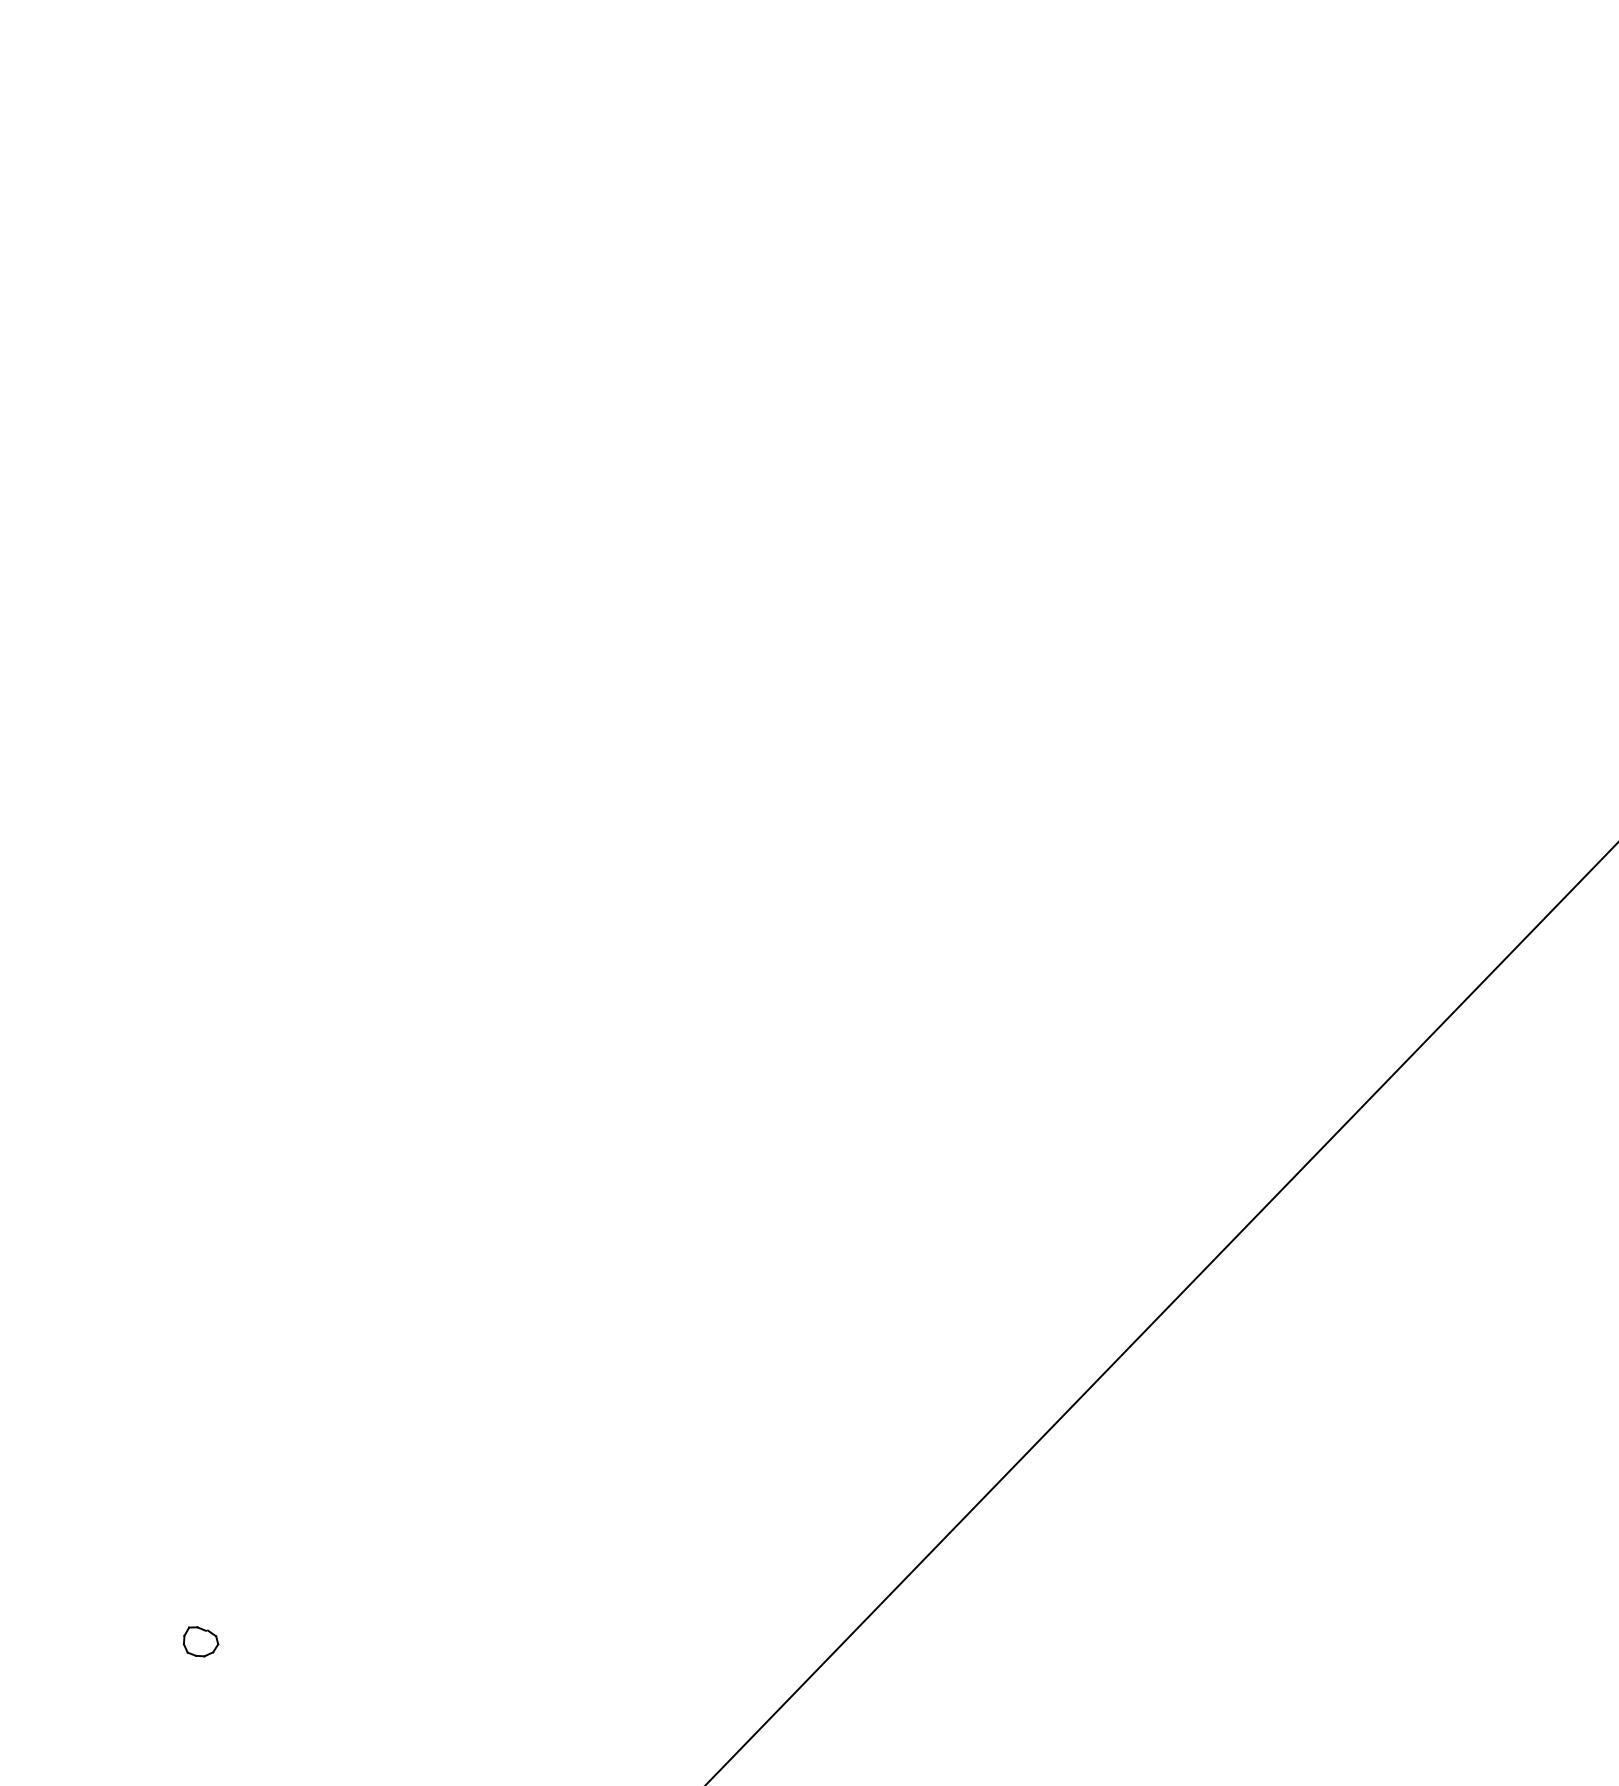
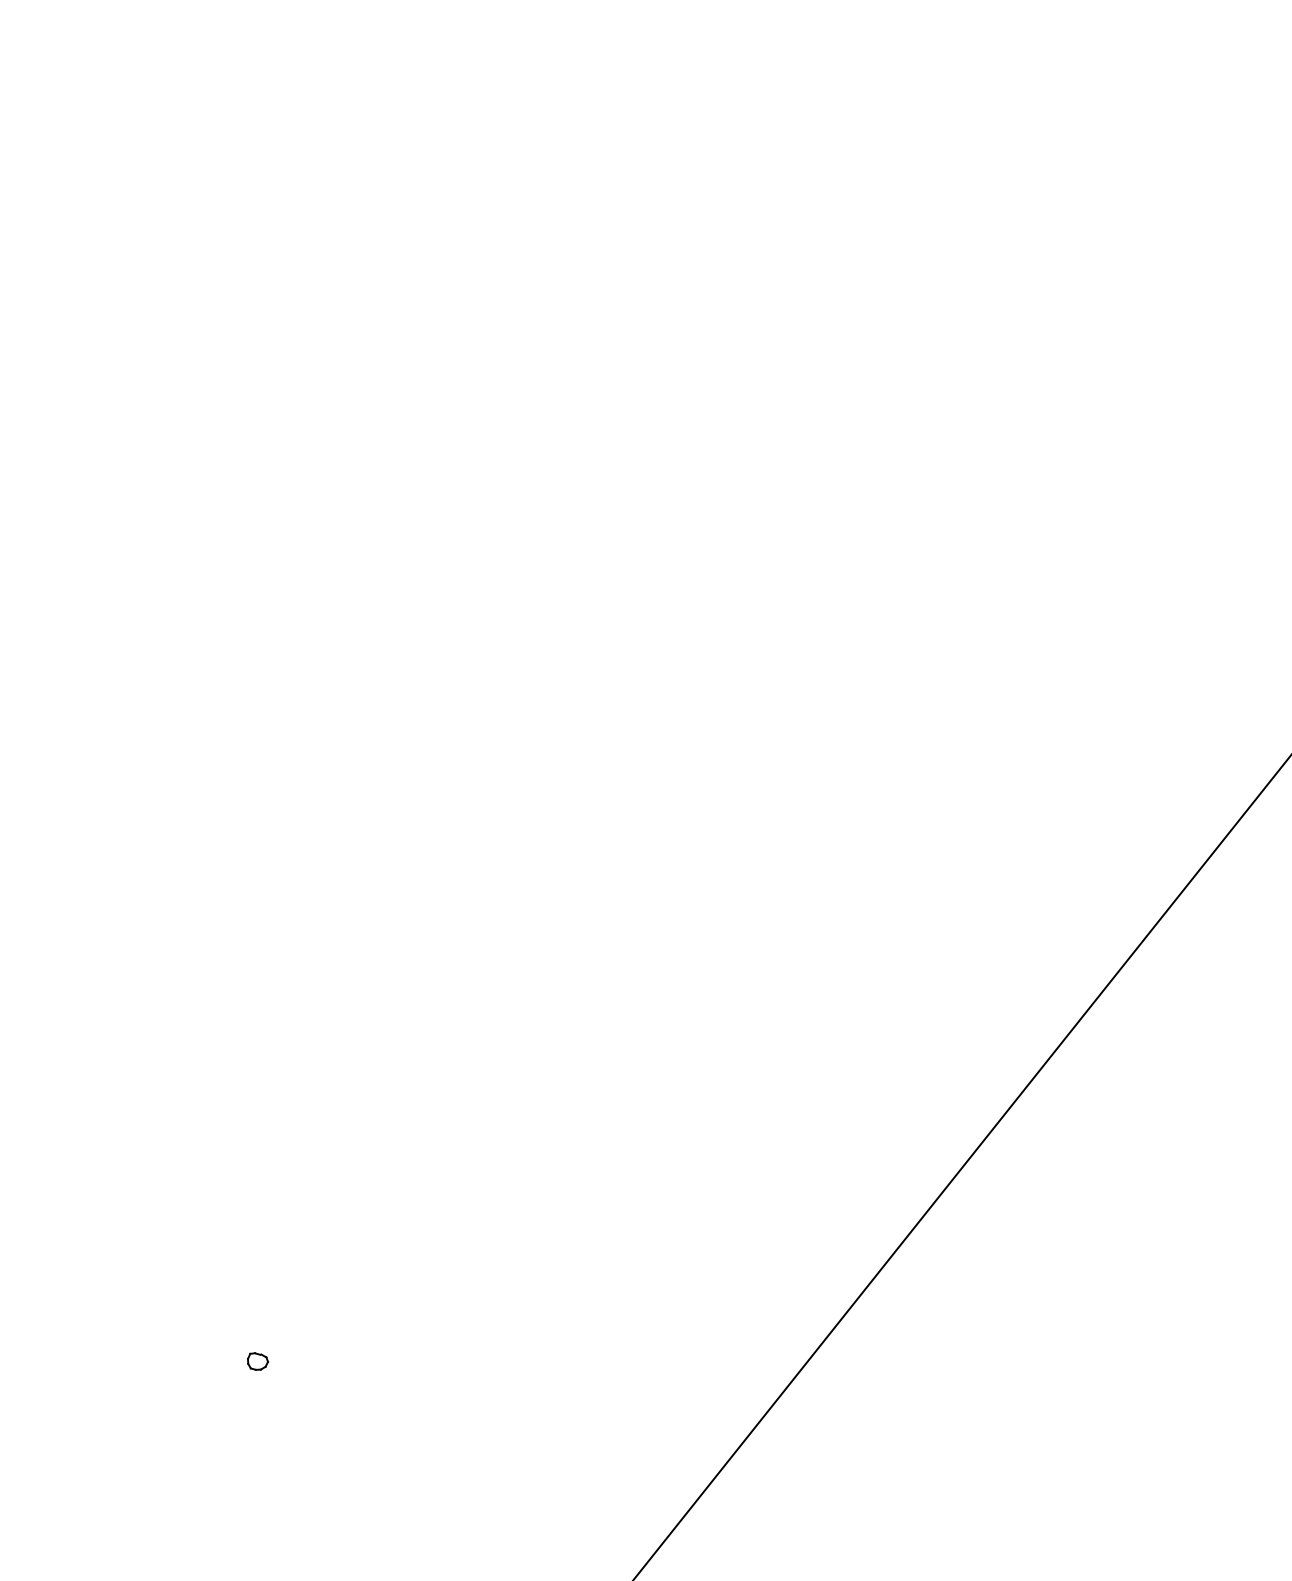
part: (200, 1641) -> (257, 1361), size x0.62

